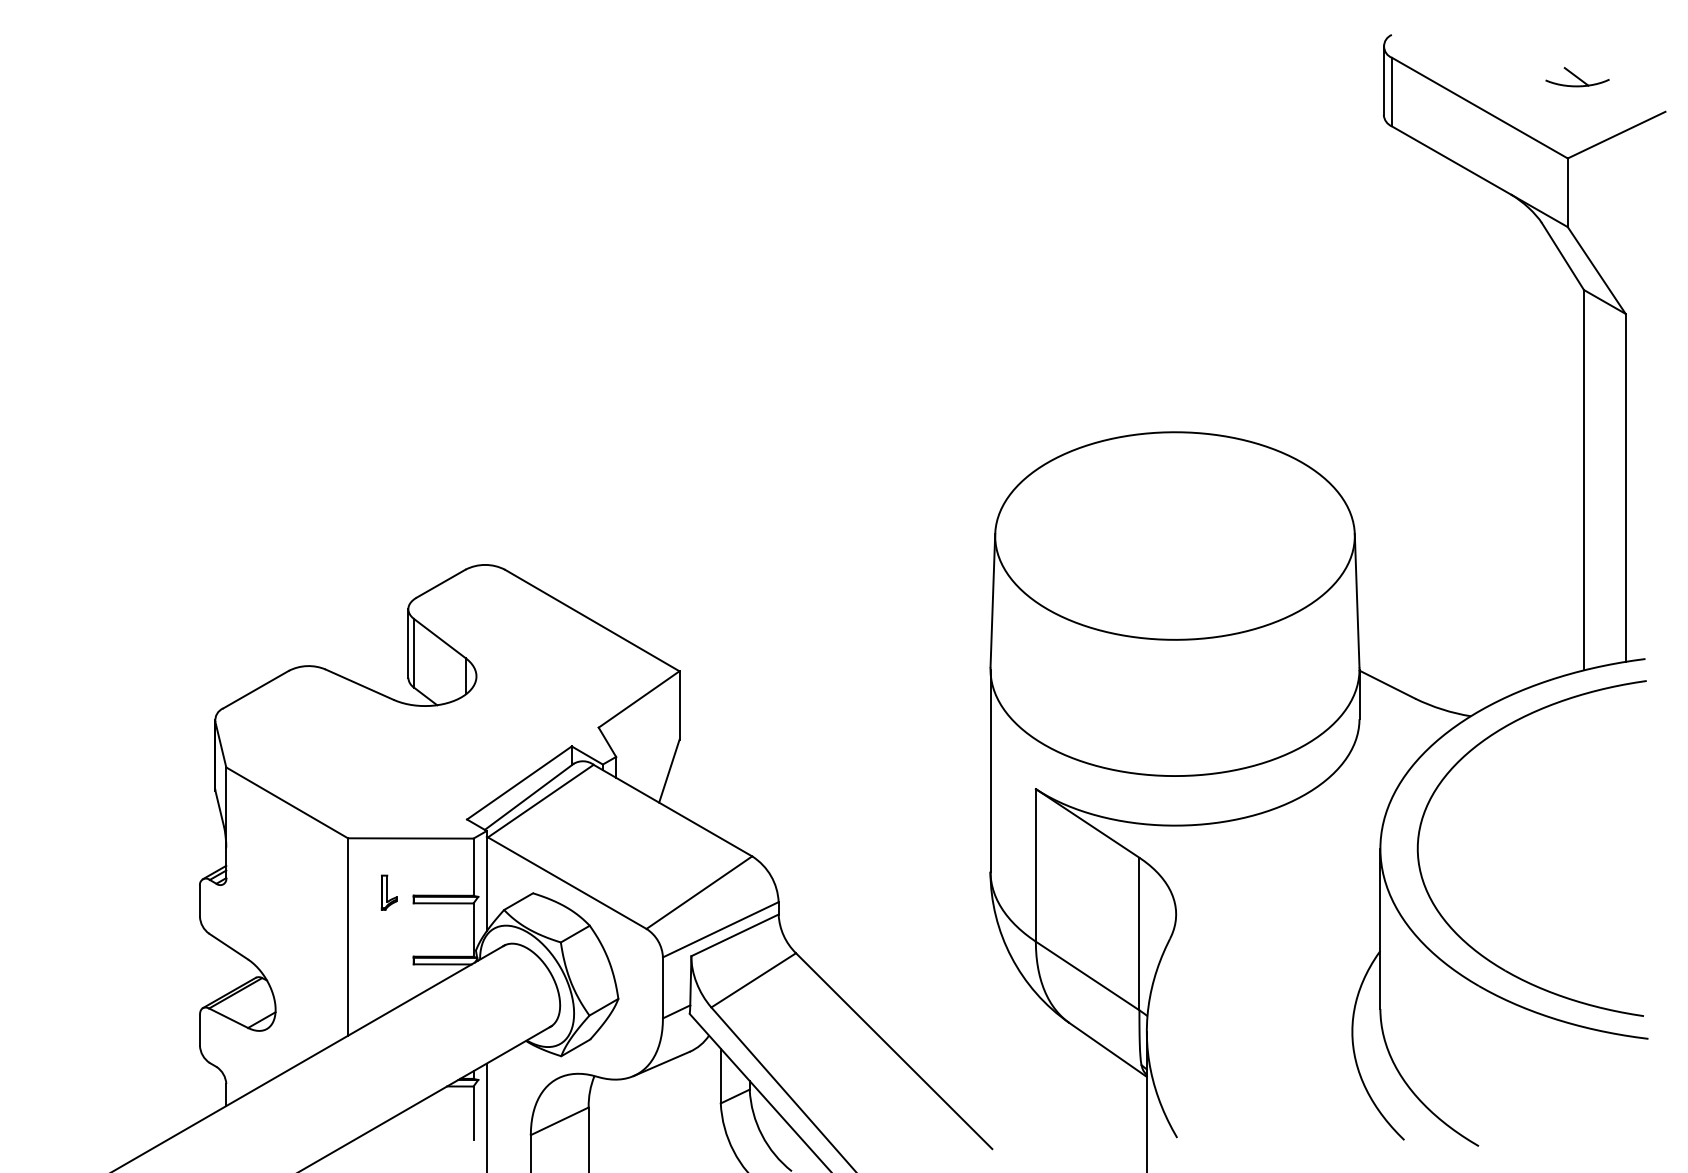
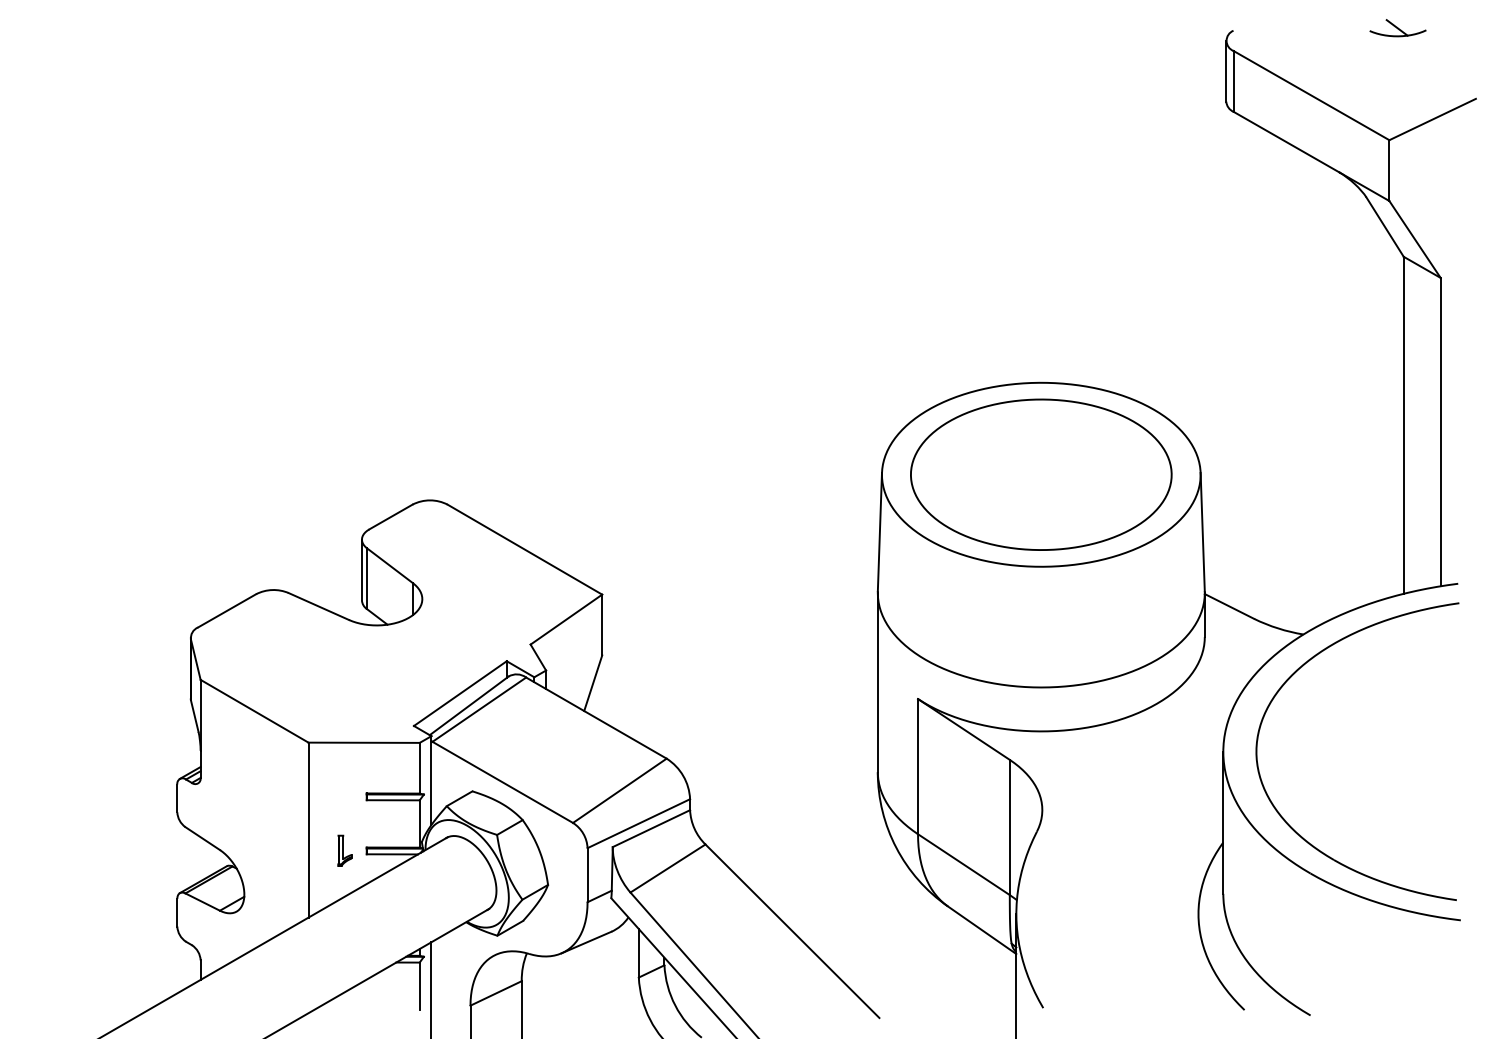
part: (1576, 77) -> (1397, 28), moved
part: (1175, 535) -> (1041, 474), added
part: (388, 892) -> (344, 850), moved

